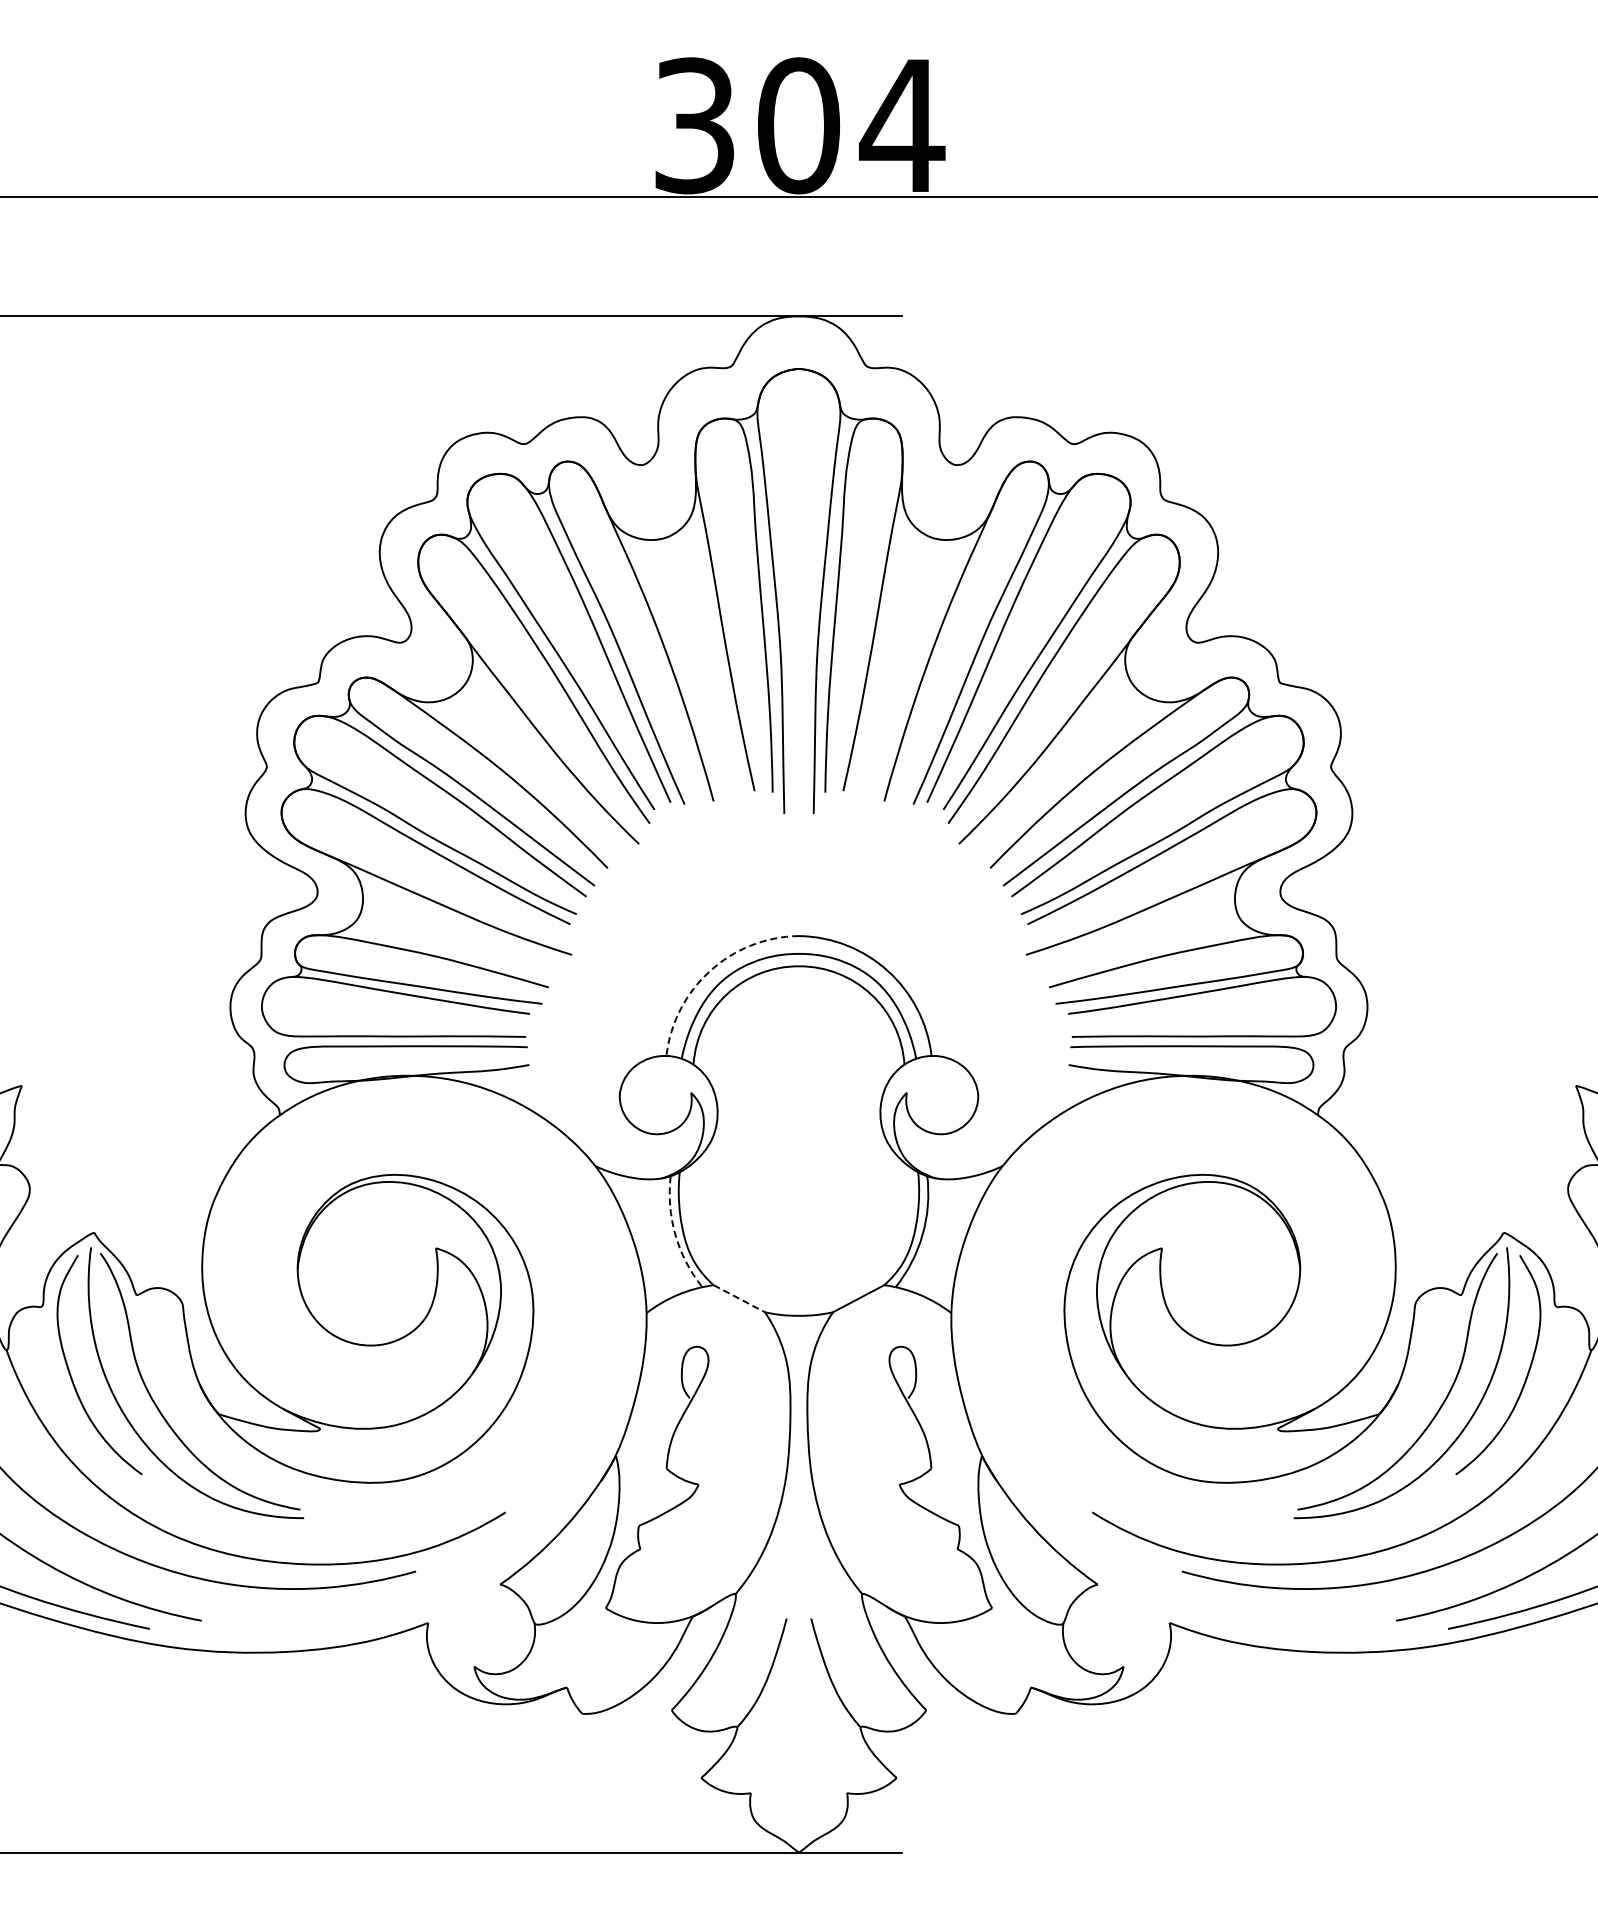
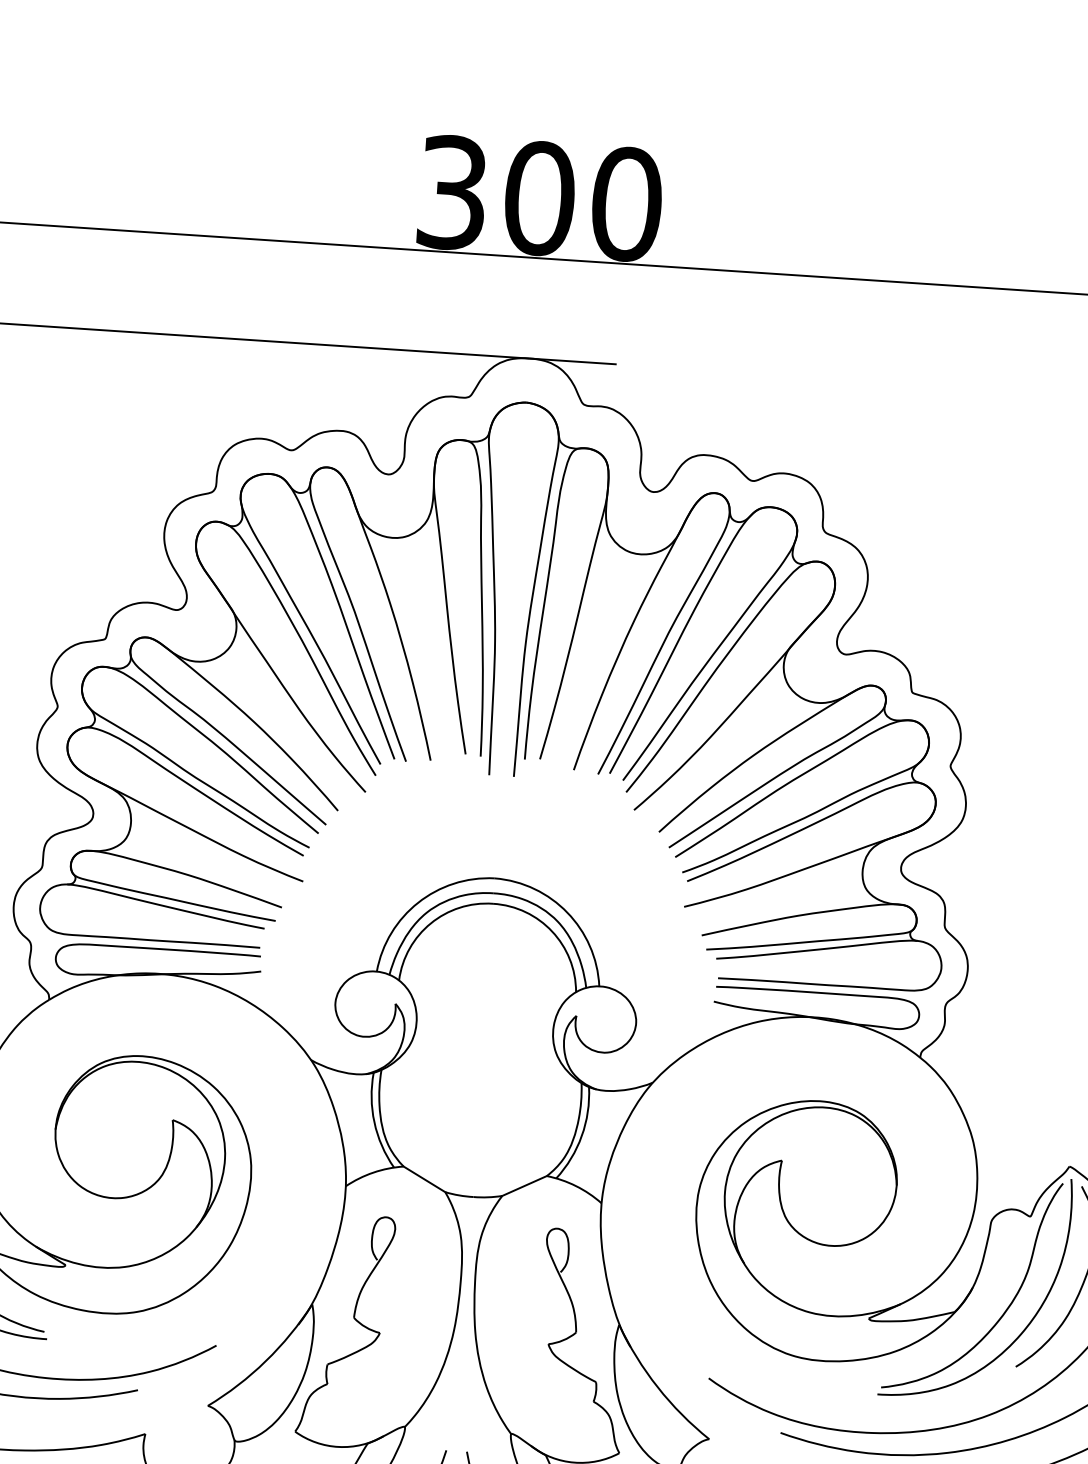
text: (902, 125) -> (626, 204), 304 -> 300
arc: (710, 970) -> (418, 902), dashed -> solid
arc: (675, 1234) -> (374, 1121), dashed -> solid
line: (739, 1298) -> (424, 1179), dashed -> solid

